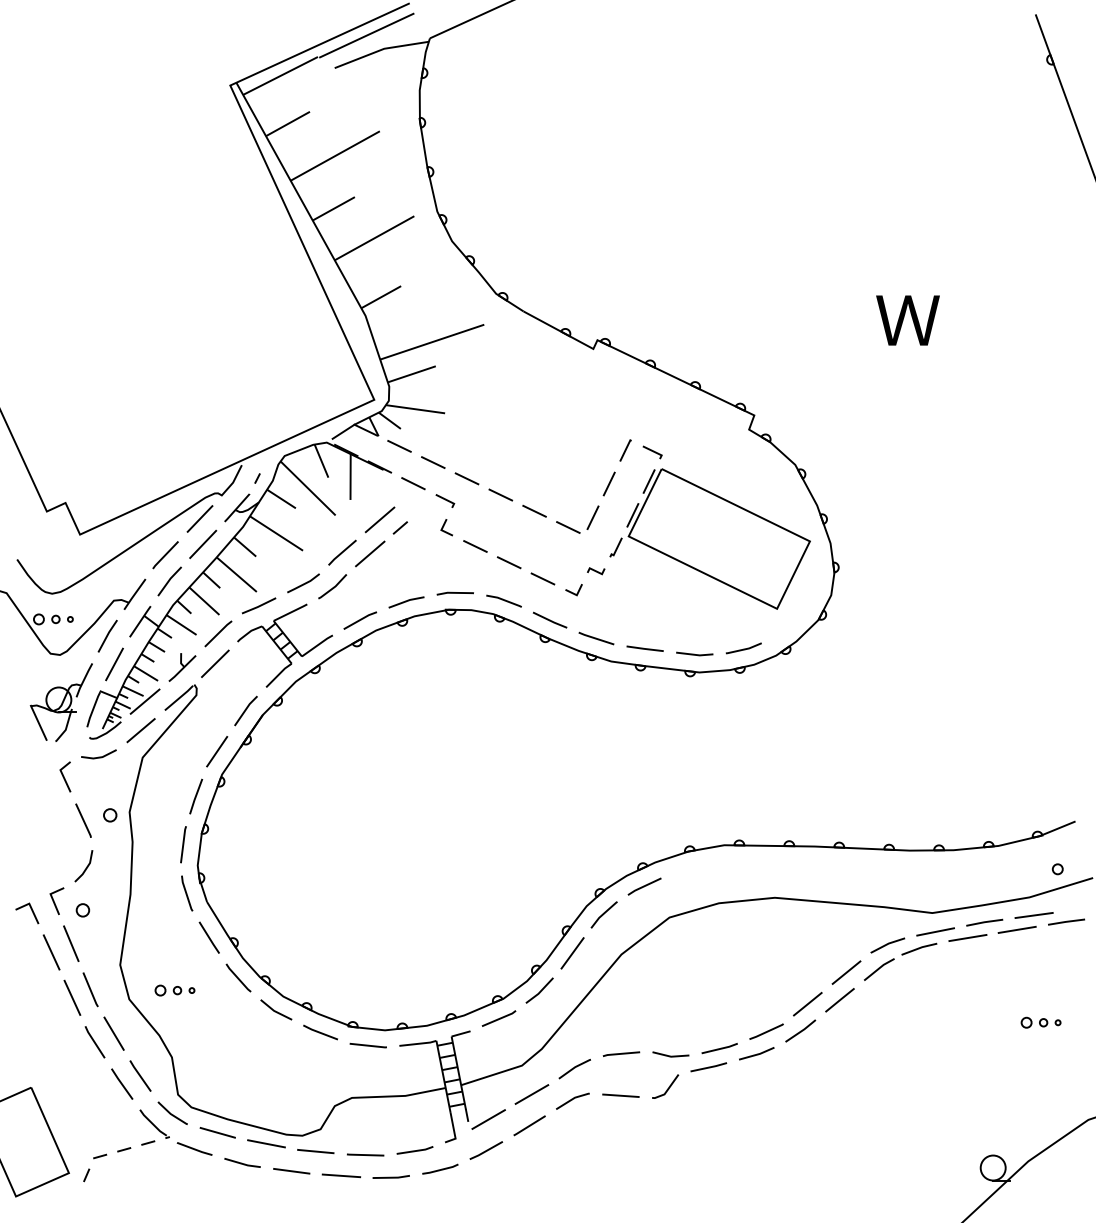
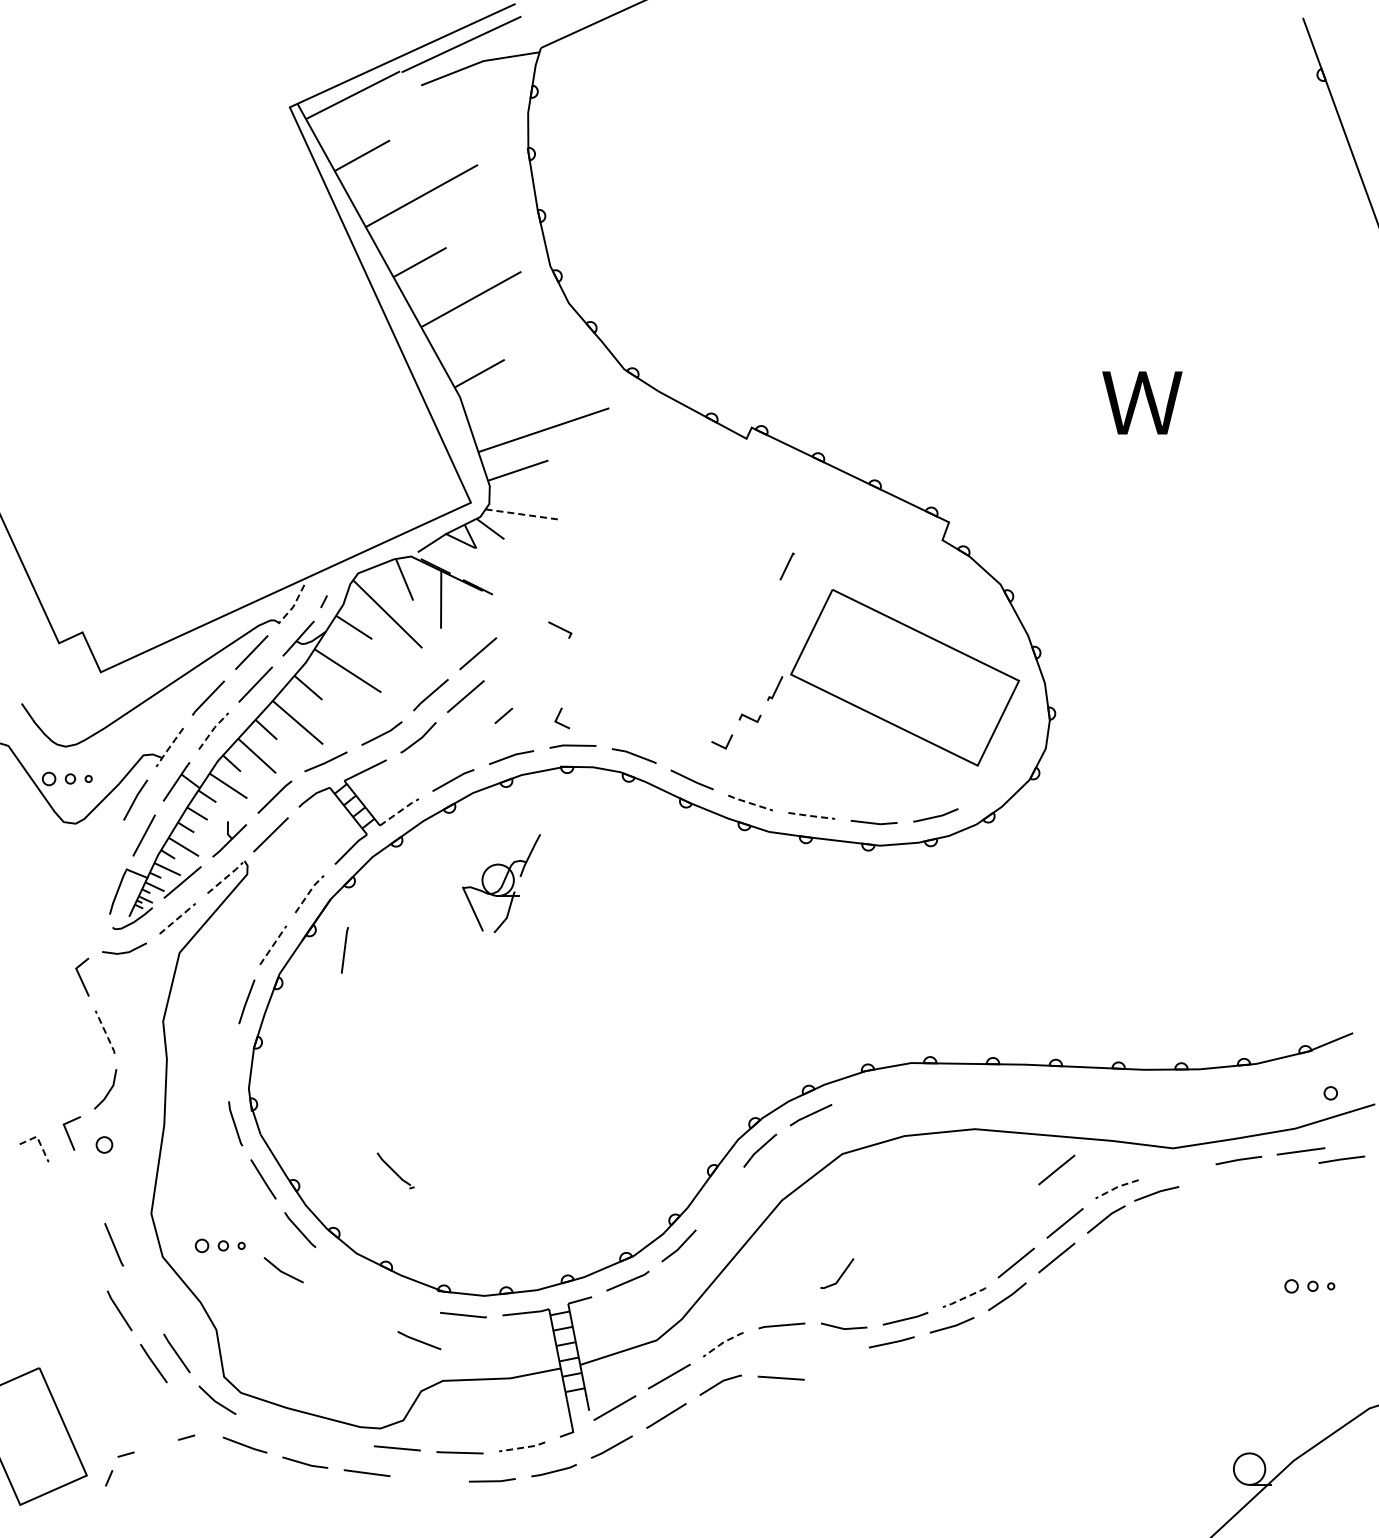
line: (415, 409) -> (522, 514), solid -> dashed
line: (399, 446) -> (502, 561), removed
line: (652, 451) -> (820, 567), removed
line: (433, 462) -> (545, 581), removed
line: (466, 478) -> (587, 601), removed
line: (648, 481) -> (816, 605), removed
line: (233, 482) -> (293, 606), solid -> dashed
line: (413, 483) -> (520, 608), removed
line: (609, 483) -> (766, 608), removed
line: (500, 495) -> (629, 622), removed
line: (534, 510) -> (672, 642), removed
line: (633, 514) -> (796, 647), removed
line: (592, 517) -> (745, 650), removed
line: (443, 526) -> (558, 717), moved
line: (400, 527) -> (503, 715), moved
line: (567, 527) -> (714, 663), removed
line: (475, 546) -> (598, 687), removed
line: (509, 562) -> (640, 707), removed
line: (543, 578) -> (683, 727), removed
line: (169, 580) -> (213, 729), solid -> dashed
line: (134, 595) -> (169, 748), solid -> dashed
line: (596, 638) -> (750, 803), solid -> dashed
line: (317, 645) -> (399, 811), solid -> dashed
line: (644, 649) -> (811, 816), solid -> dashed
line: (179, 697) -> (226, 877), solid -> dashed
part: (61, 702) -> (501, 883), moved
line: (245, 709) -> (309, 892), solid -> dashed
line: (141, 730) -> (177, 918), solid -> dashed
line: (217, 751) -> (273, 945), solid -> dashed
circle: (110, 815) -> (138, 1025), removed
line: (83, 820) -> (105, 1032), solid -> dashed
line: (183, 844) -> (345, 950), moved
line: (31, 906) -> (39, 1140), solid -> dashed
line: (839, 929) -> (1056, 1169), added
line: (1016, 929) -> (1279, 1169), removed
line: (935, 931) -> (1177, 1171), removed
line: (967, 937) -> (1217, 1179), removed
line: (71, 943) -> (89, 1186), removed
line: (886, 944) -> (1115, 1188), solid -> dashed
line: (51, 952) -> (64, 1197), removed
line: (572, 953) -> (720, 1199), removed
line: (72, 997) -> (91, 1254), removed
line: (276, 1010) -> (283, 1271), moved
line: (320, 1032) -> (419, 1340), moved
line: (766, 1032) -> (964, 1298), solid -> dashed
line: (113, 1033) -> (143, 1299), removed
line: (575, 1067) -> (723, 1342), solid -> dashed
line: (668, 1088) -> (840, 1275), moved
part: (154, 1123) -> (395, 1170), moved
line: (217, 1132) -> (273, 1424), removed
line: (266, 1143) -> (335, 1438), removed
line: (123, 1150) -> (155, 1446), removed
line: (415, 1150) -> (522, 1447), solid -> dashed
line: (341, 1175) -> (429, 1478), removed

